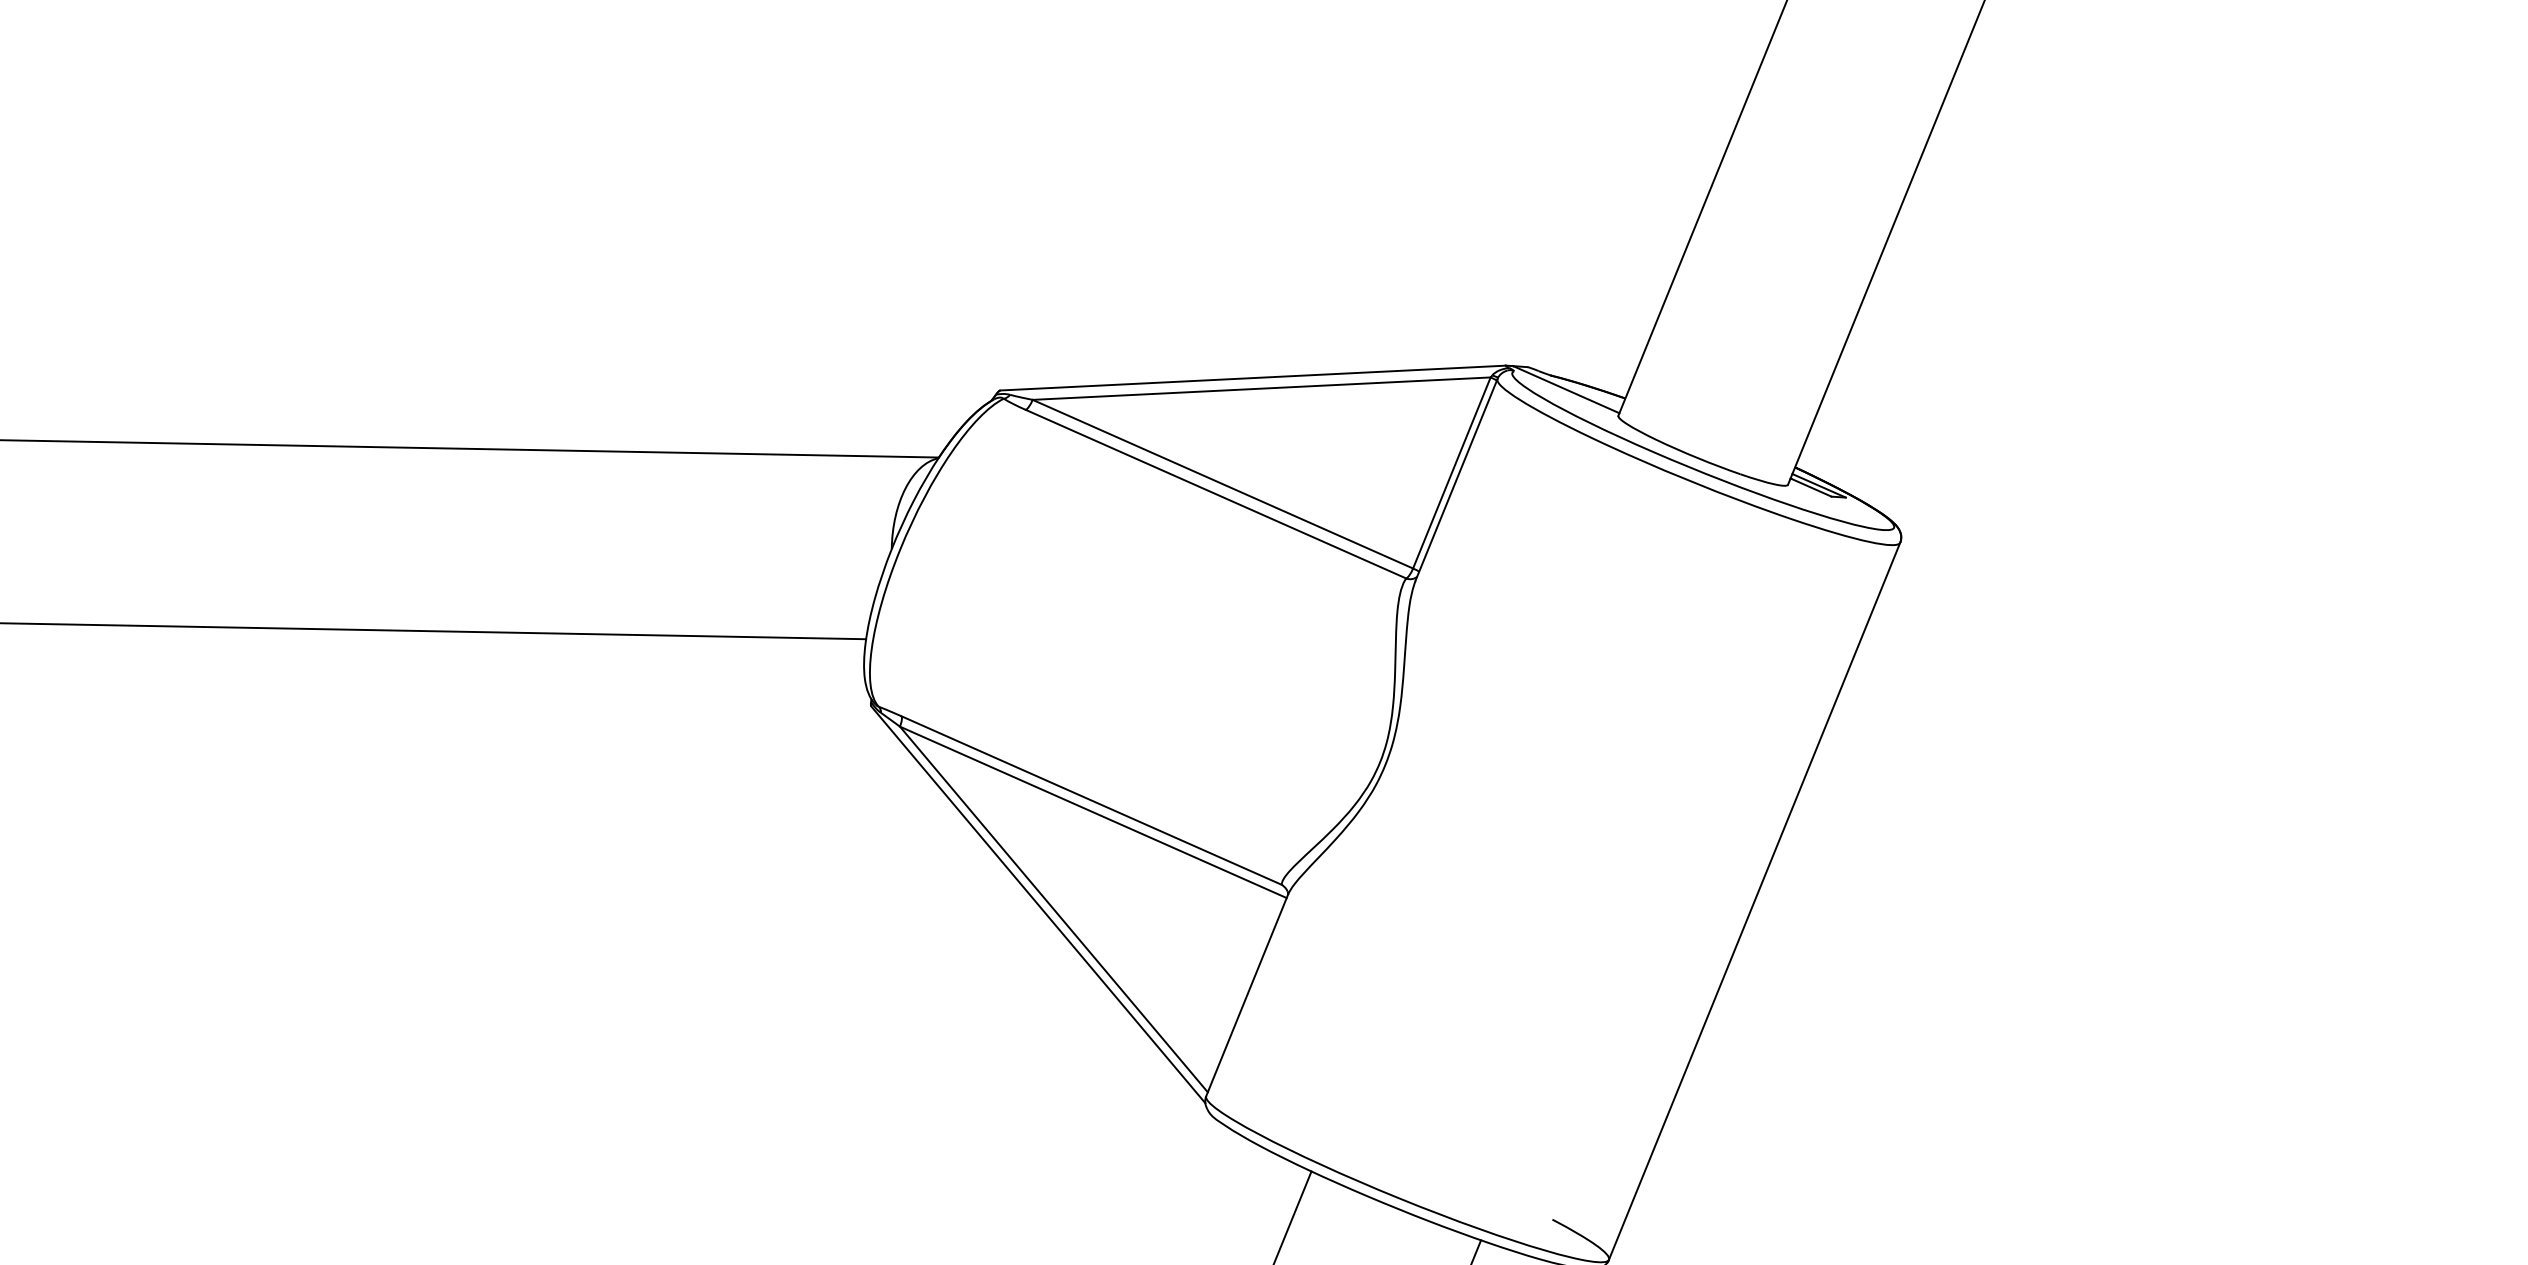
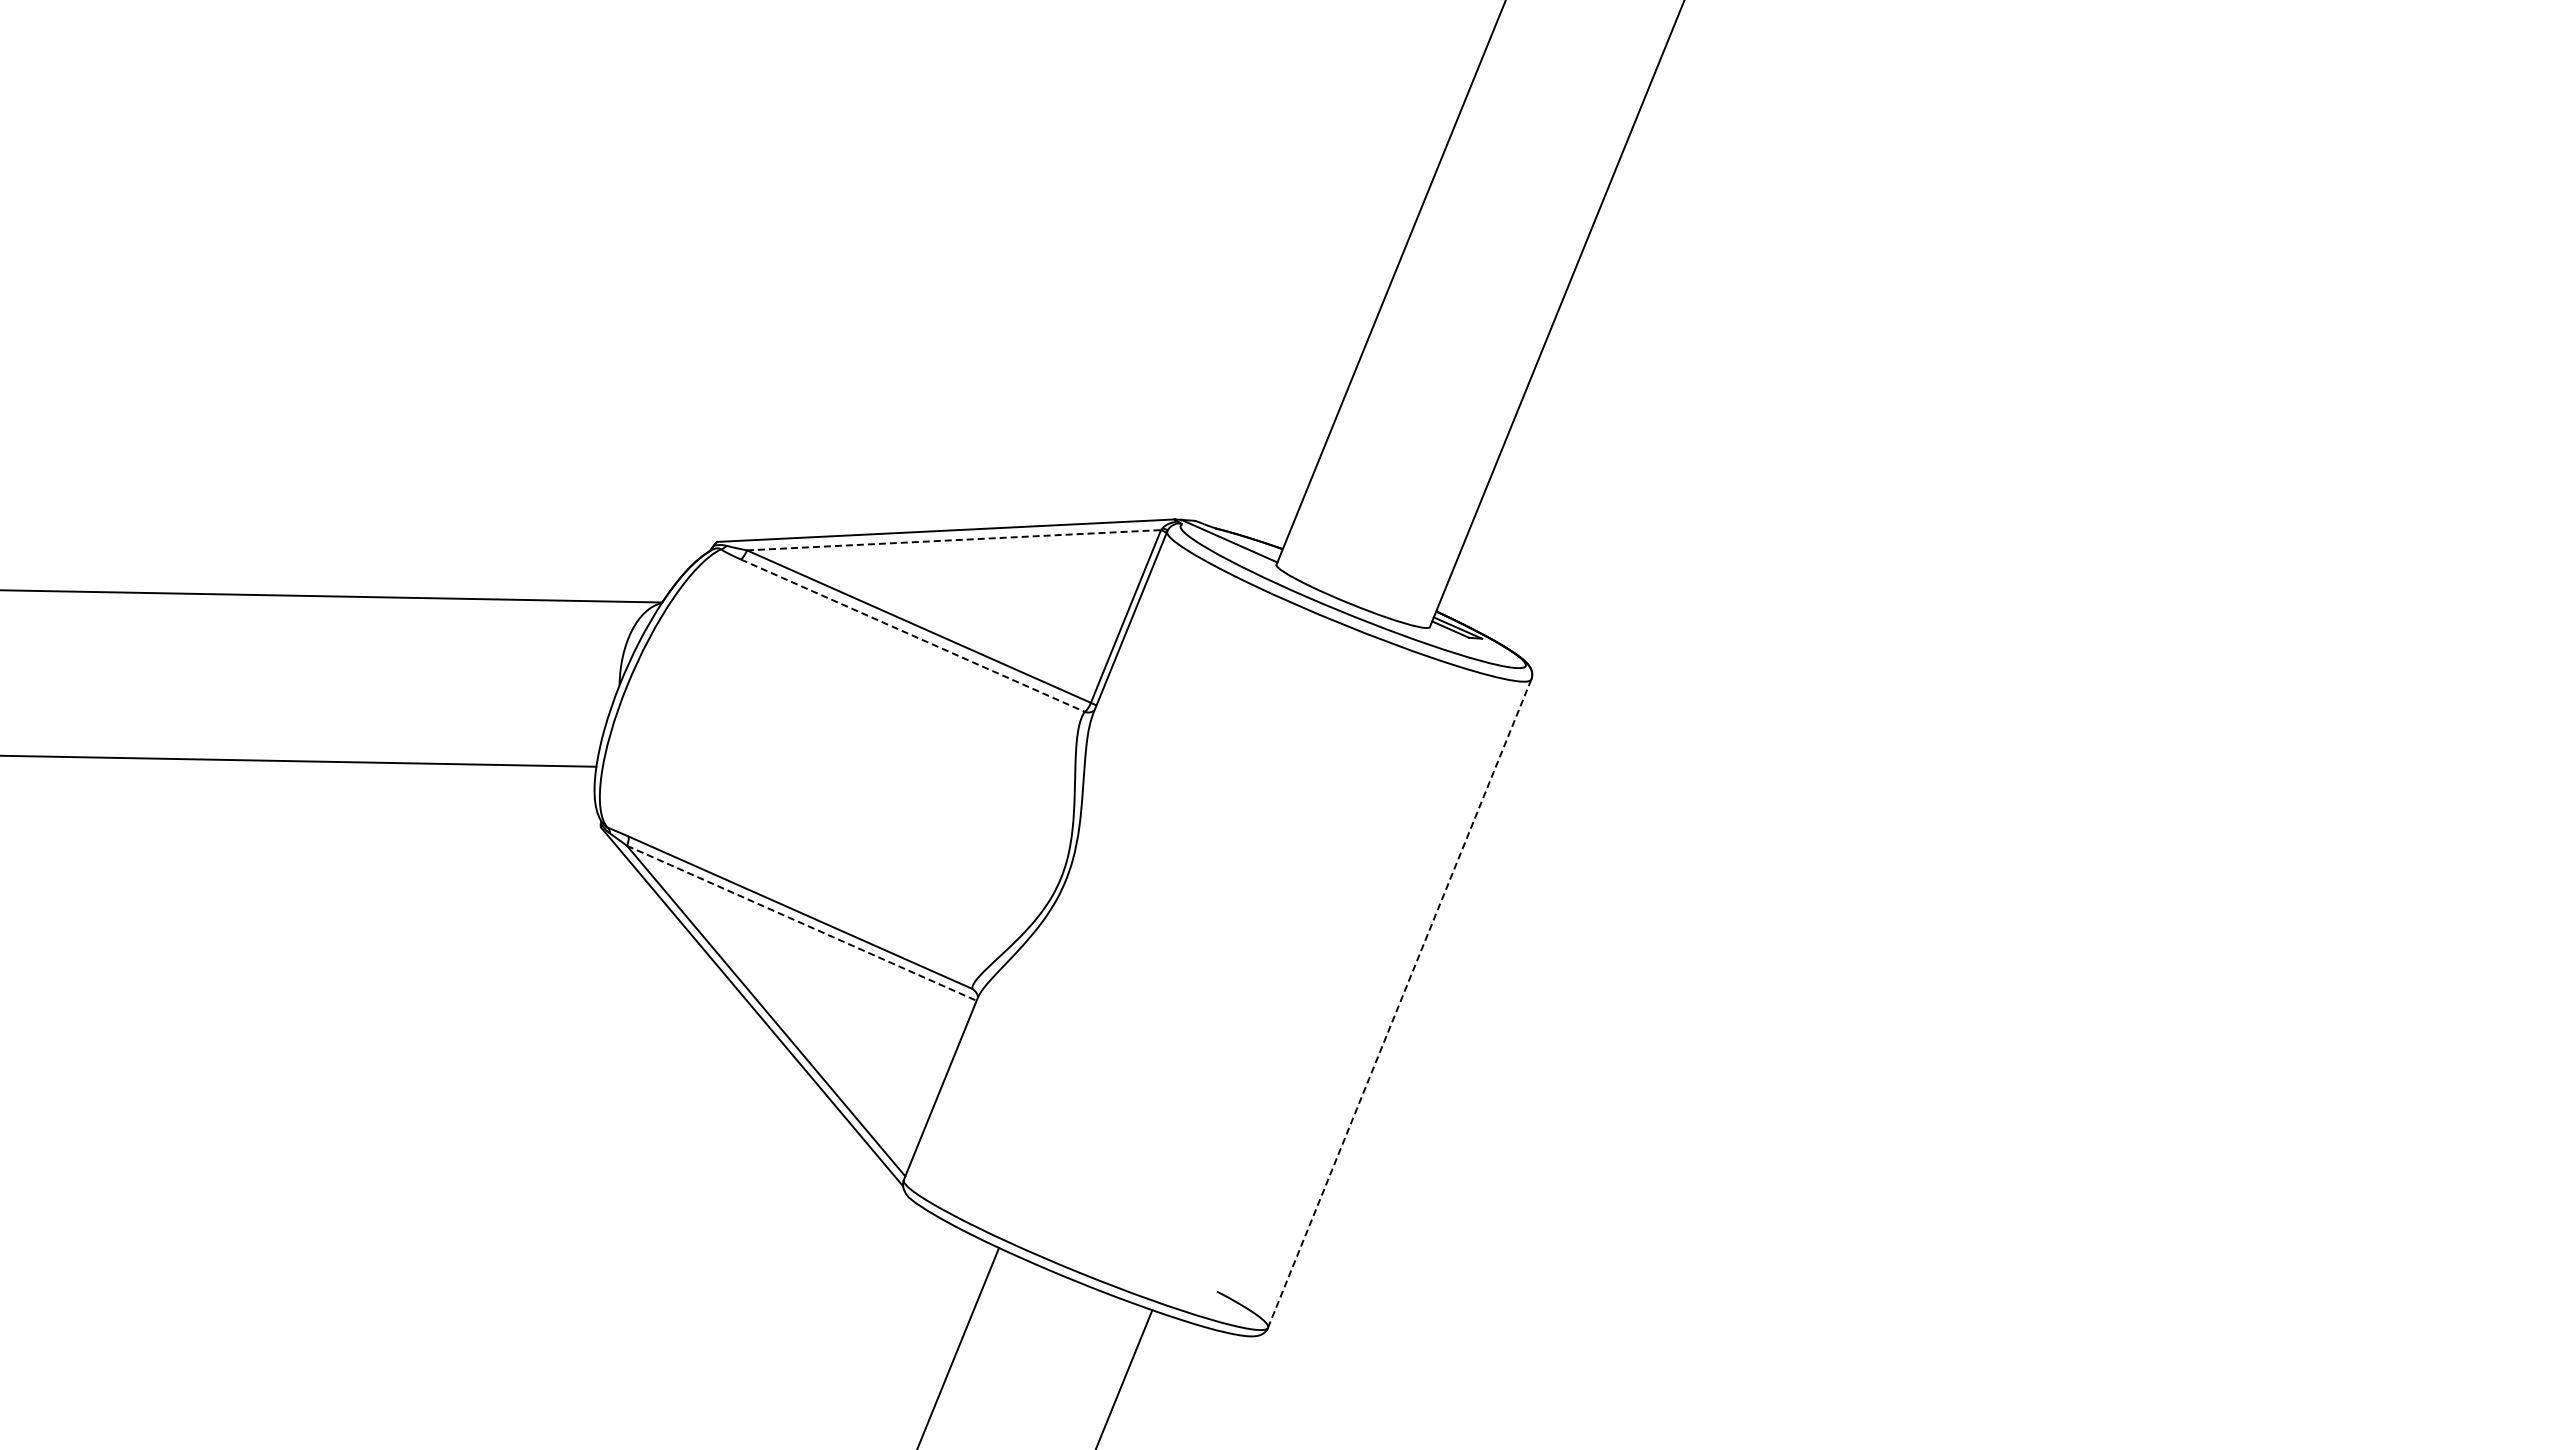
line: (1262, 388) -> (954, 540), solid -> dashed
line: (1216, 494) -> (913, 635), solid -> dashed
line: (1094, 812) -> (802, 923), solid -> dashed
line: (1754, 901) -> (1399, 1003), solid -> dashed

